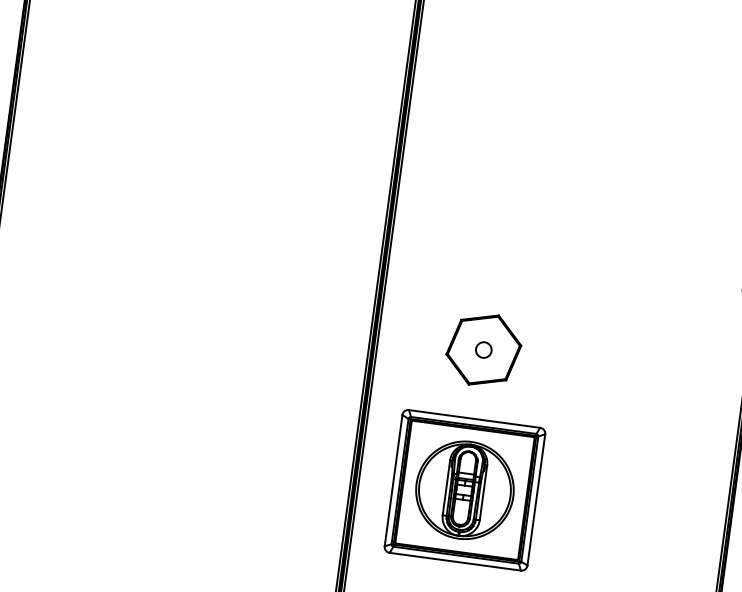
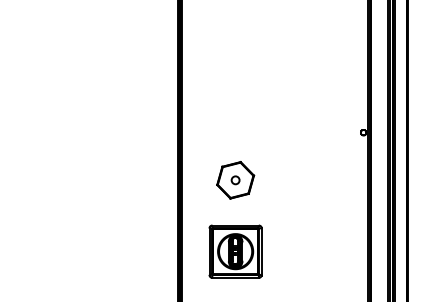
part: (464, 489) -> (235, 251), size x0.71

